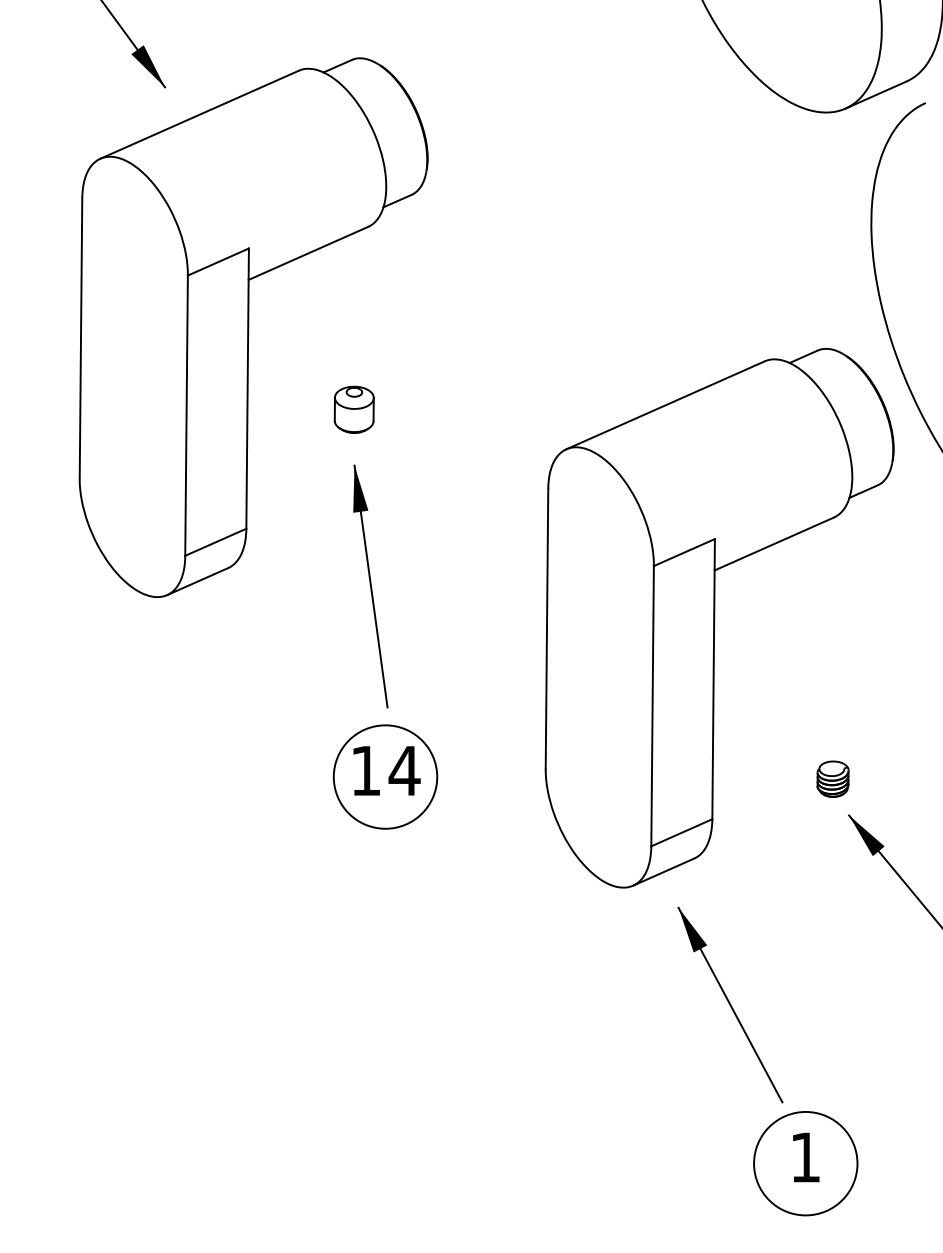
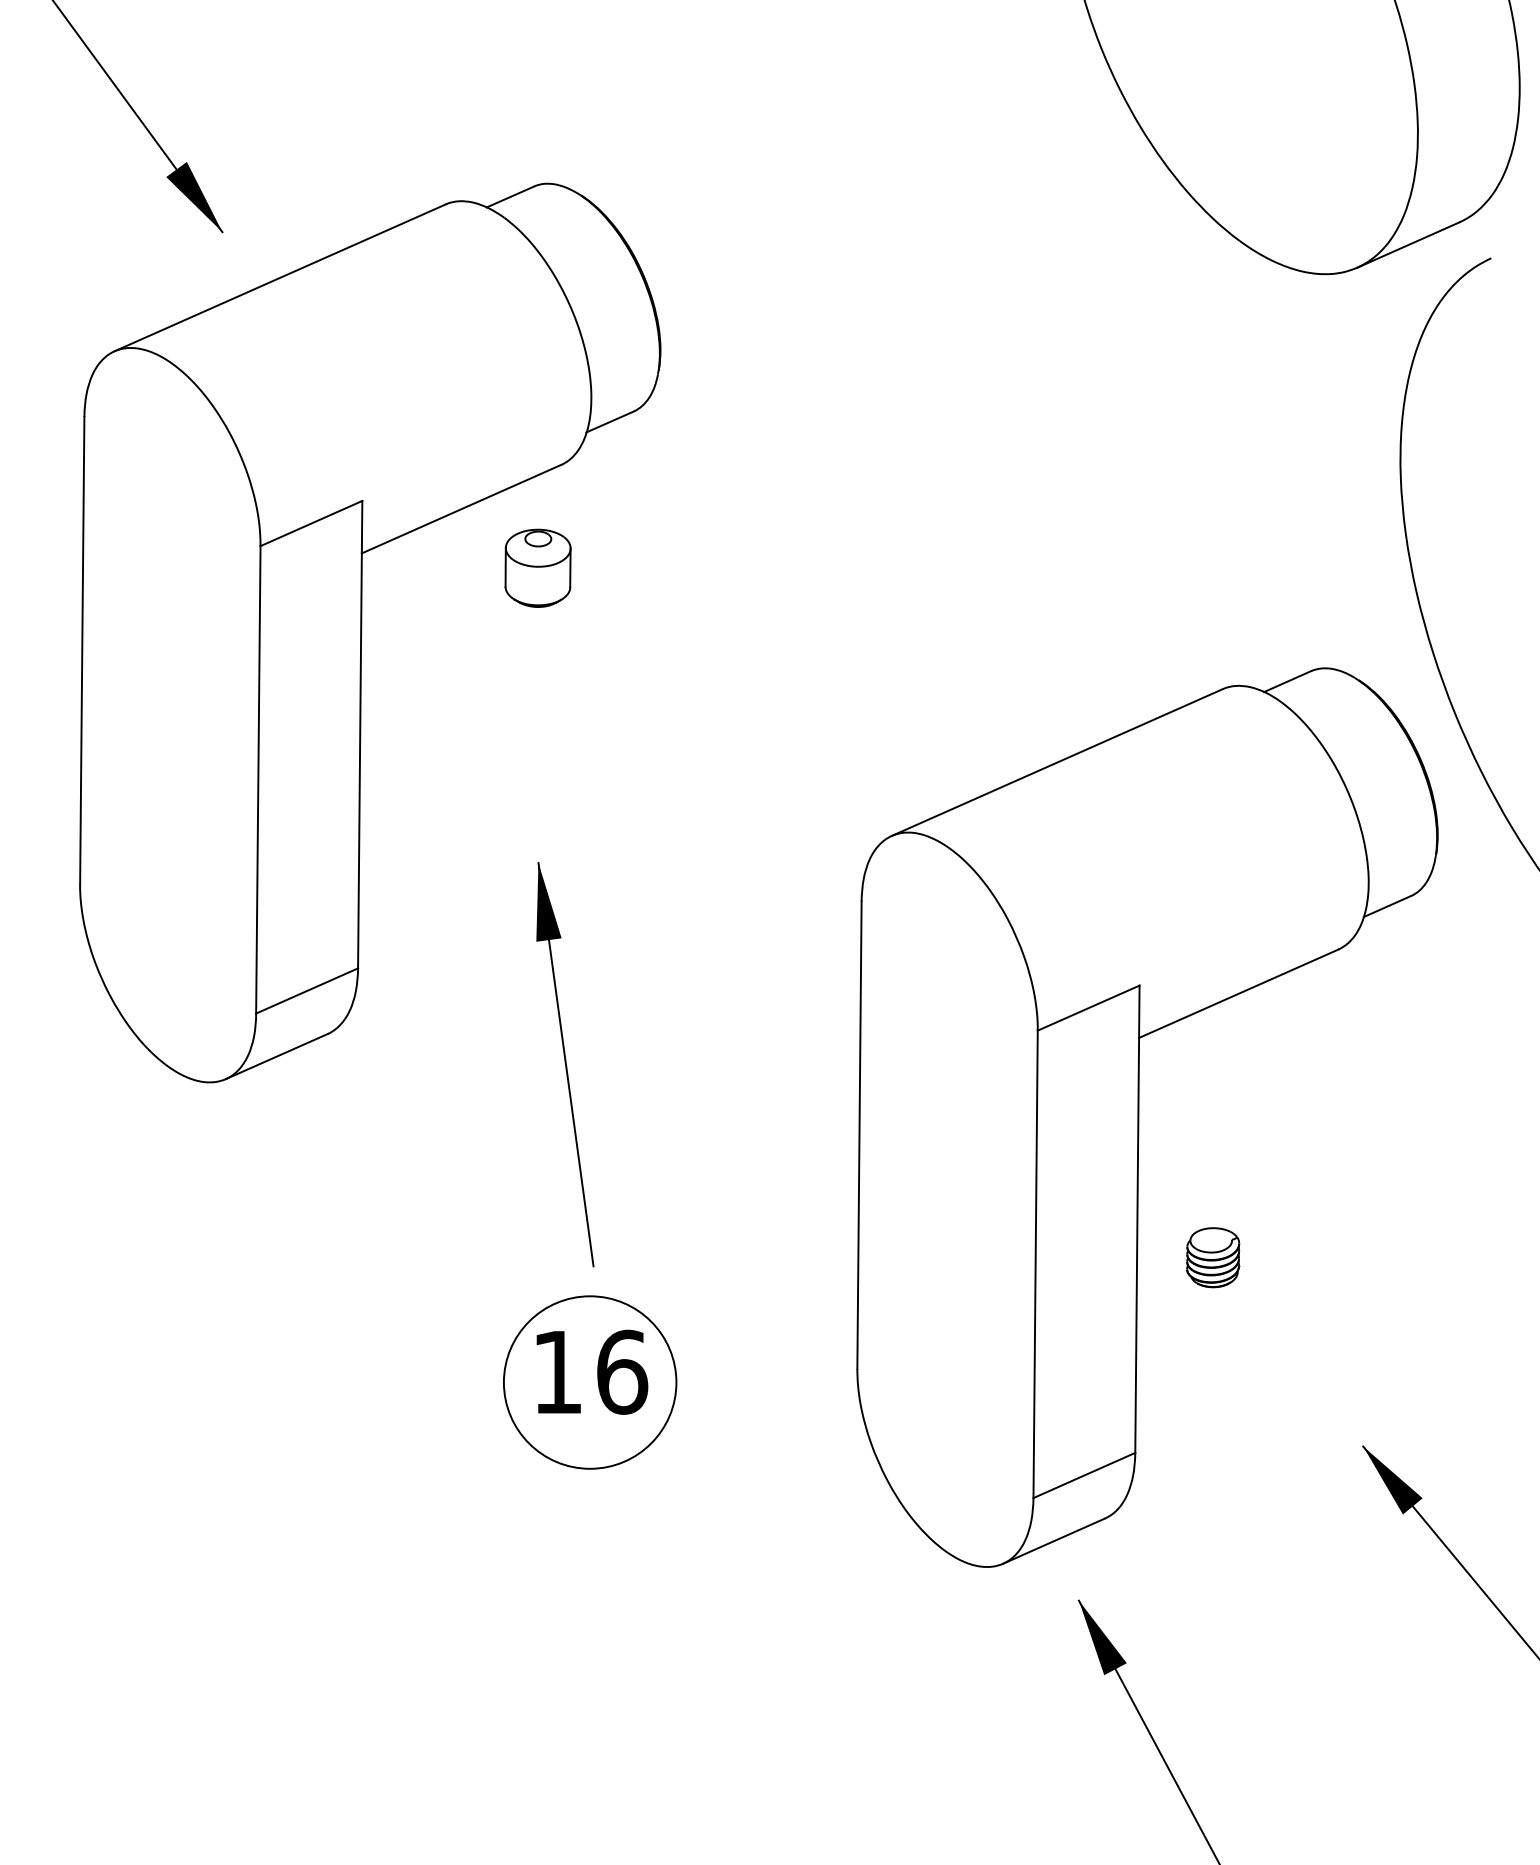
part: (353, 409) -> (536, 567), moved
text: (404, 770) -> (621, 1371), 14 -> 16
part: (832, 778) -> (1212, 1256), moved

